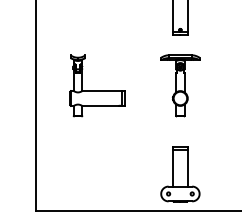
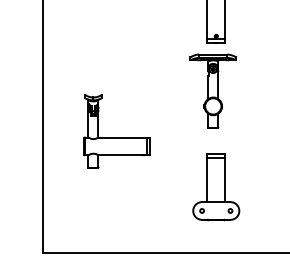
part: (179, 85) -> (212, 90), moved
part: (97, 86) -> (116, 131), moved
part: (180, 174) -> (216, 187), moved

